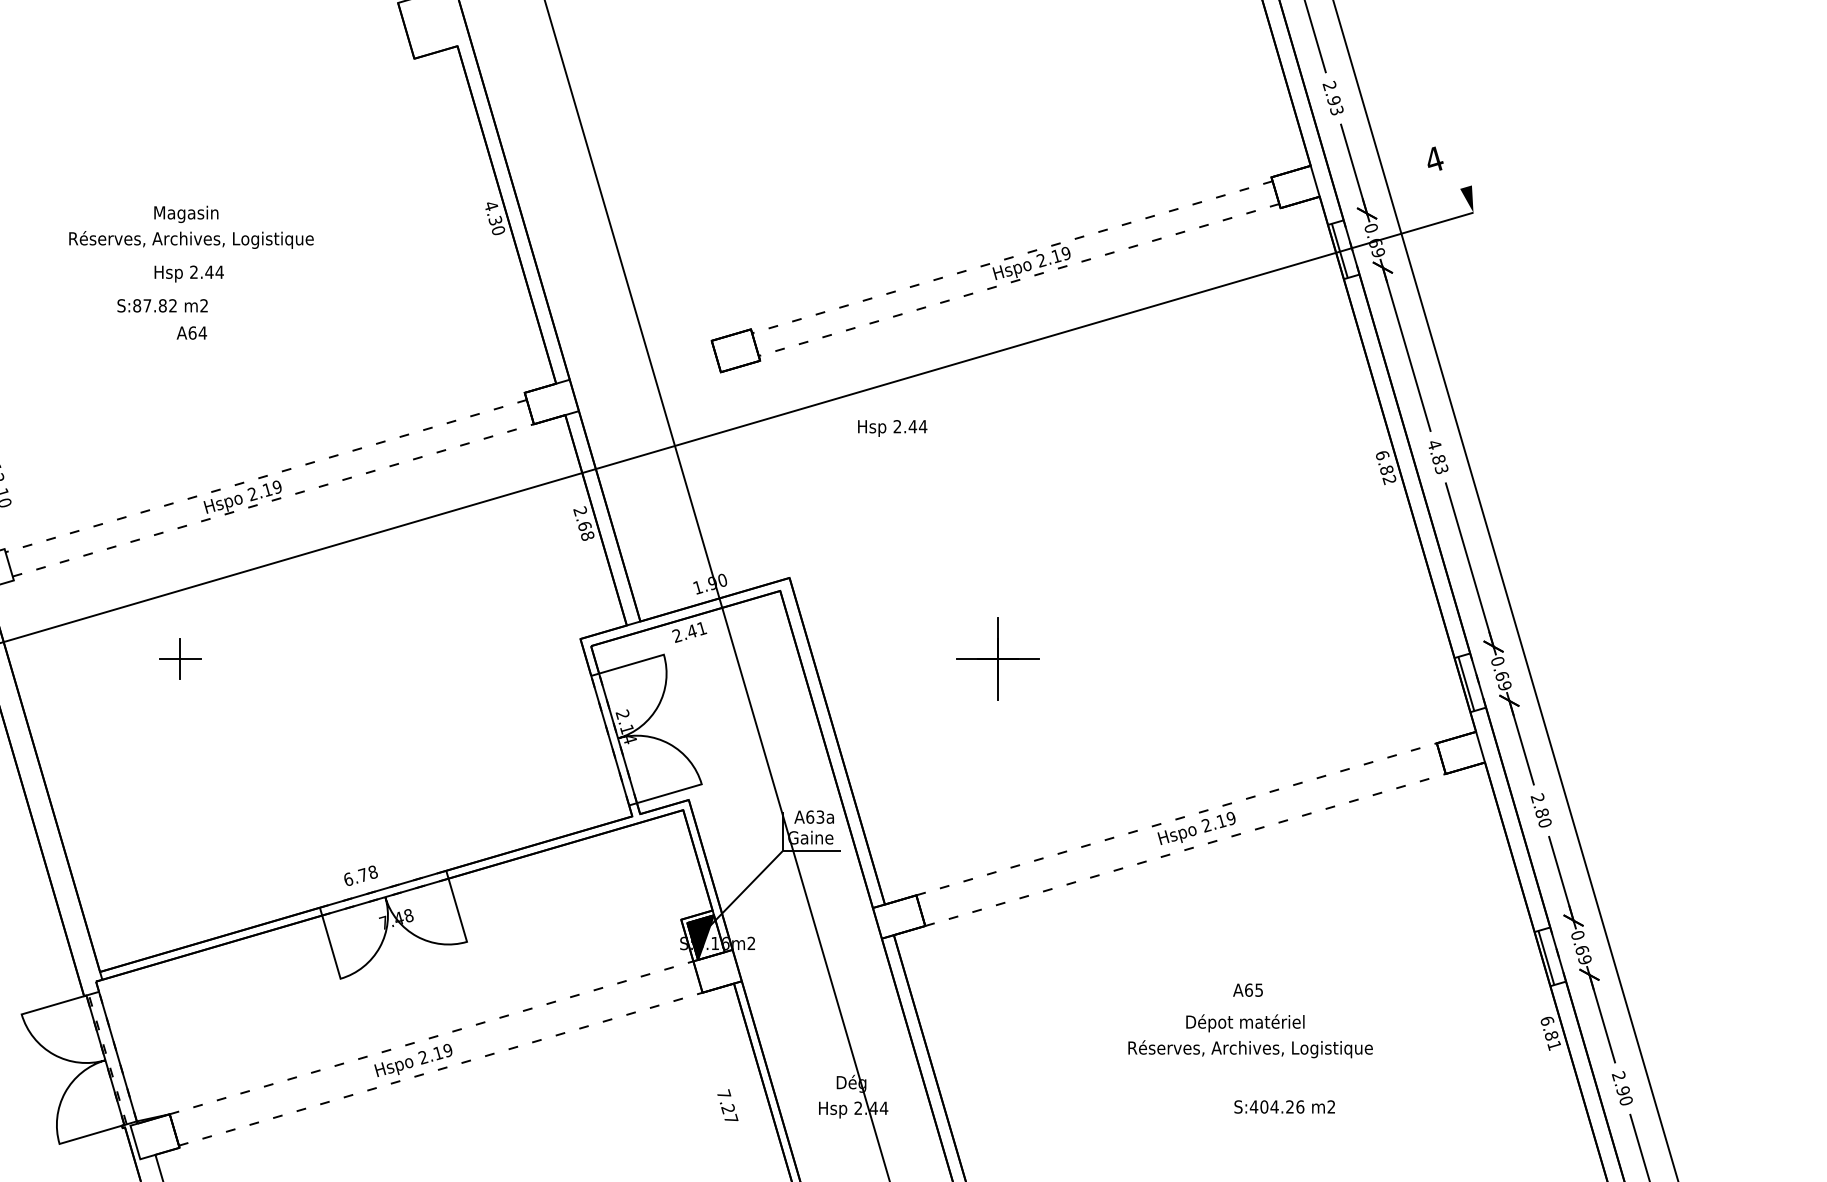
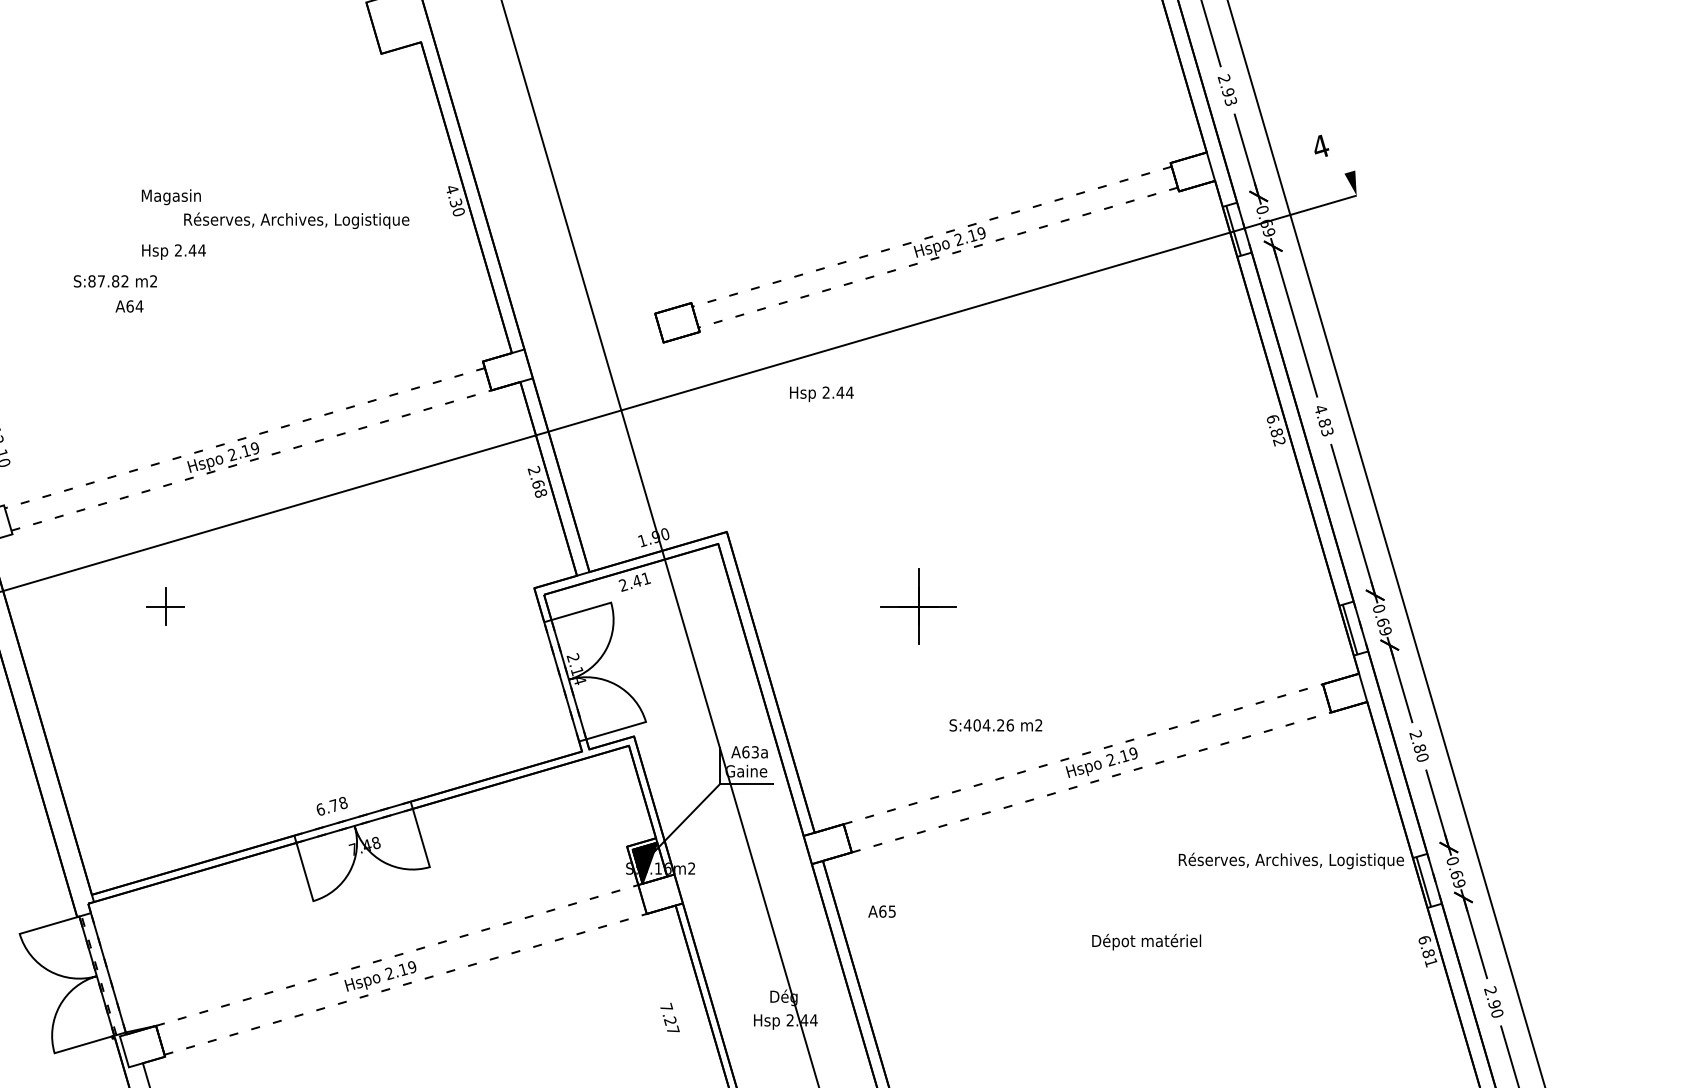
text: (191, 239) -> (296, 220), moved
text: (162, 305) -> (115, 281), moved
text: (191, 332) -> (129, 305), moved
text: (1247, 989) -> (881, 910), moved
text: (1250, 1049) -> (1291, 861), moved
text: (1284, 1106) -> (995, 724), moved

